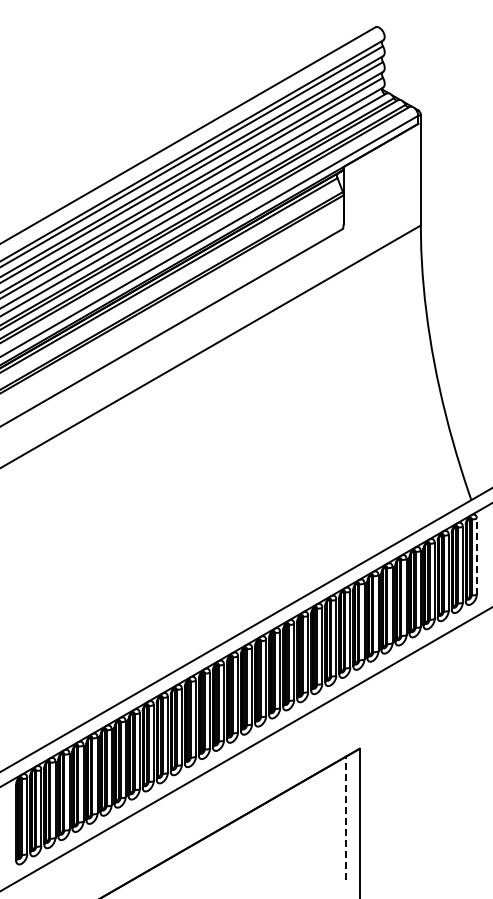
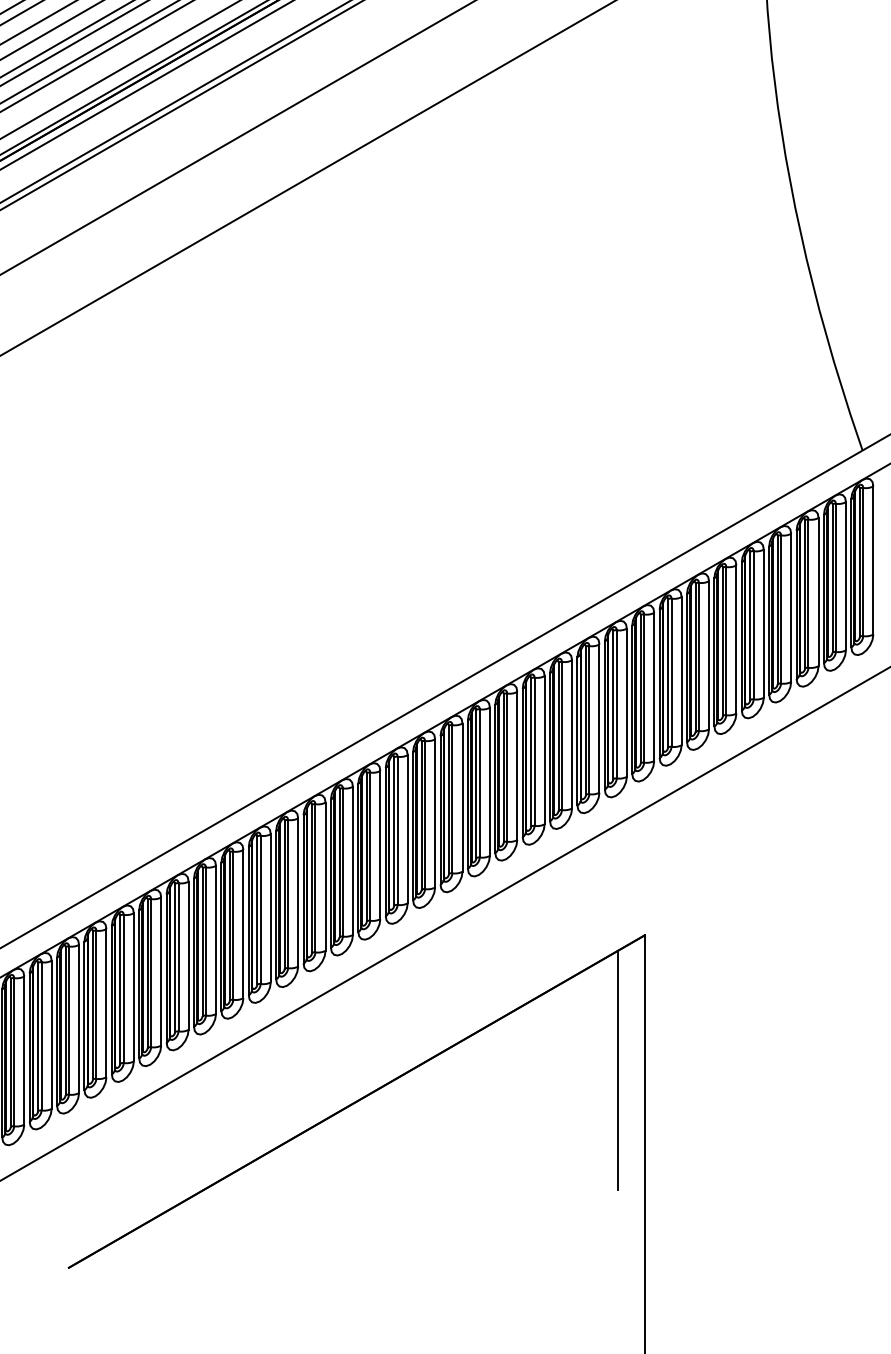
line: (476, 556) -> (872, 560), dashed -> solid
line: (345, 817) -> (617, 1069), dashed -> solid

